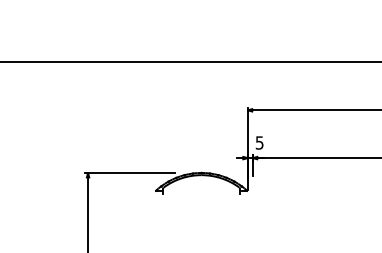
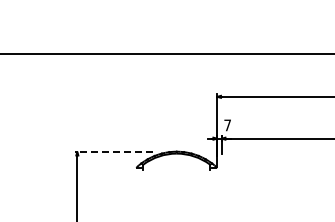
text: (259, 143) -> (227, 125), 5 -> 7
line: (129, 172) -> (113, 151), solid -> dashed

